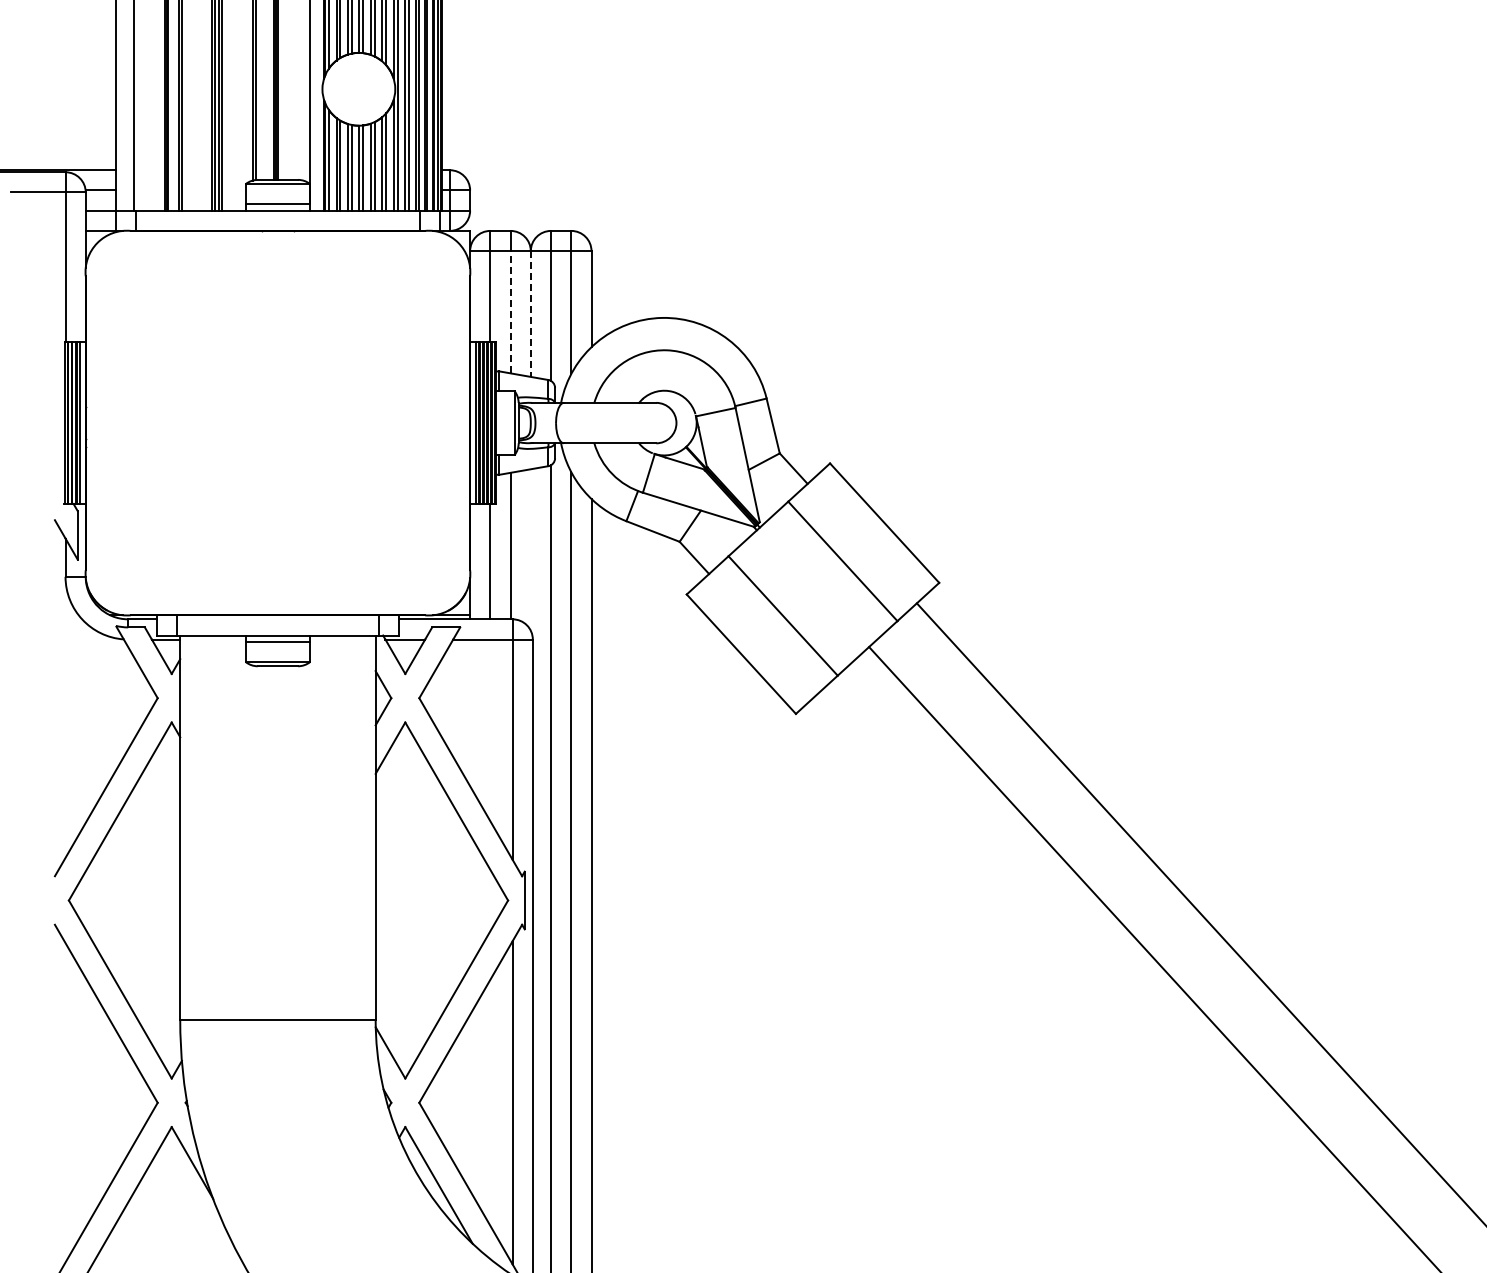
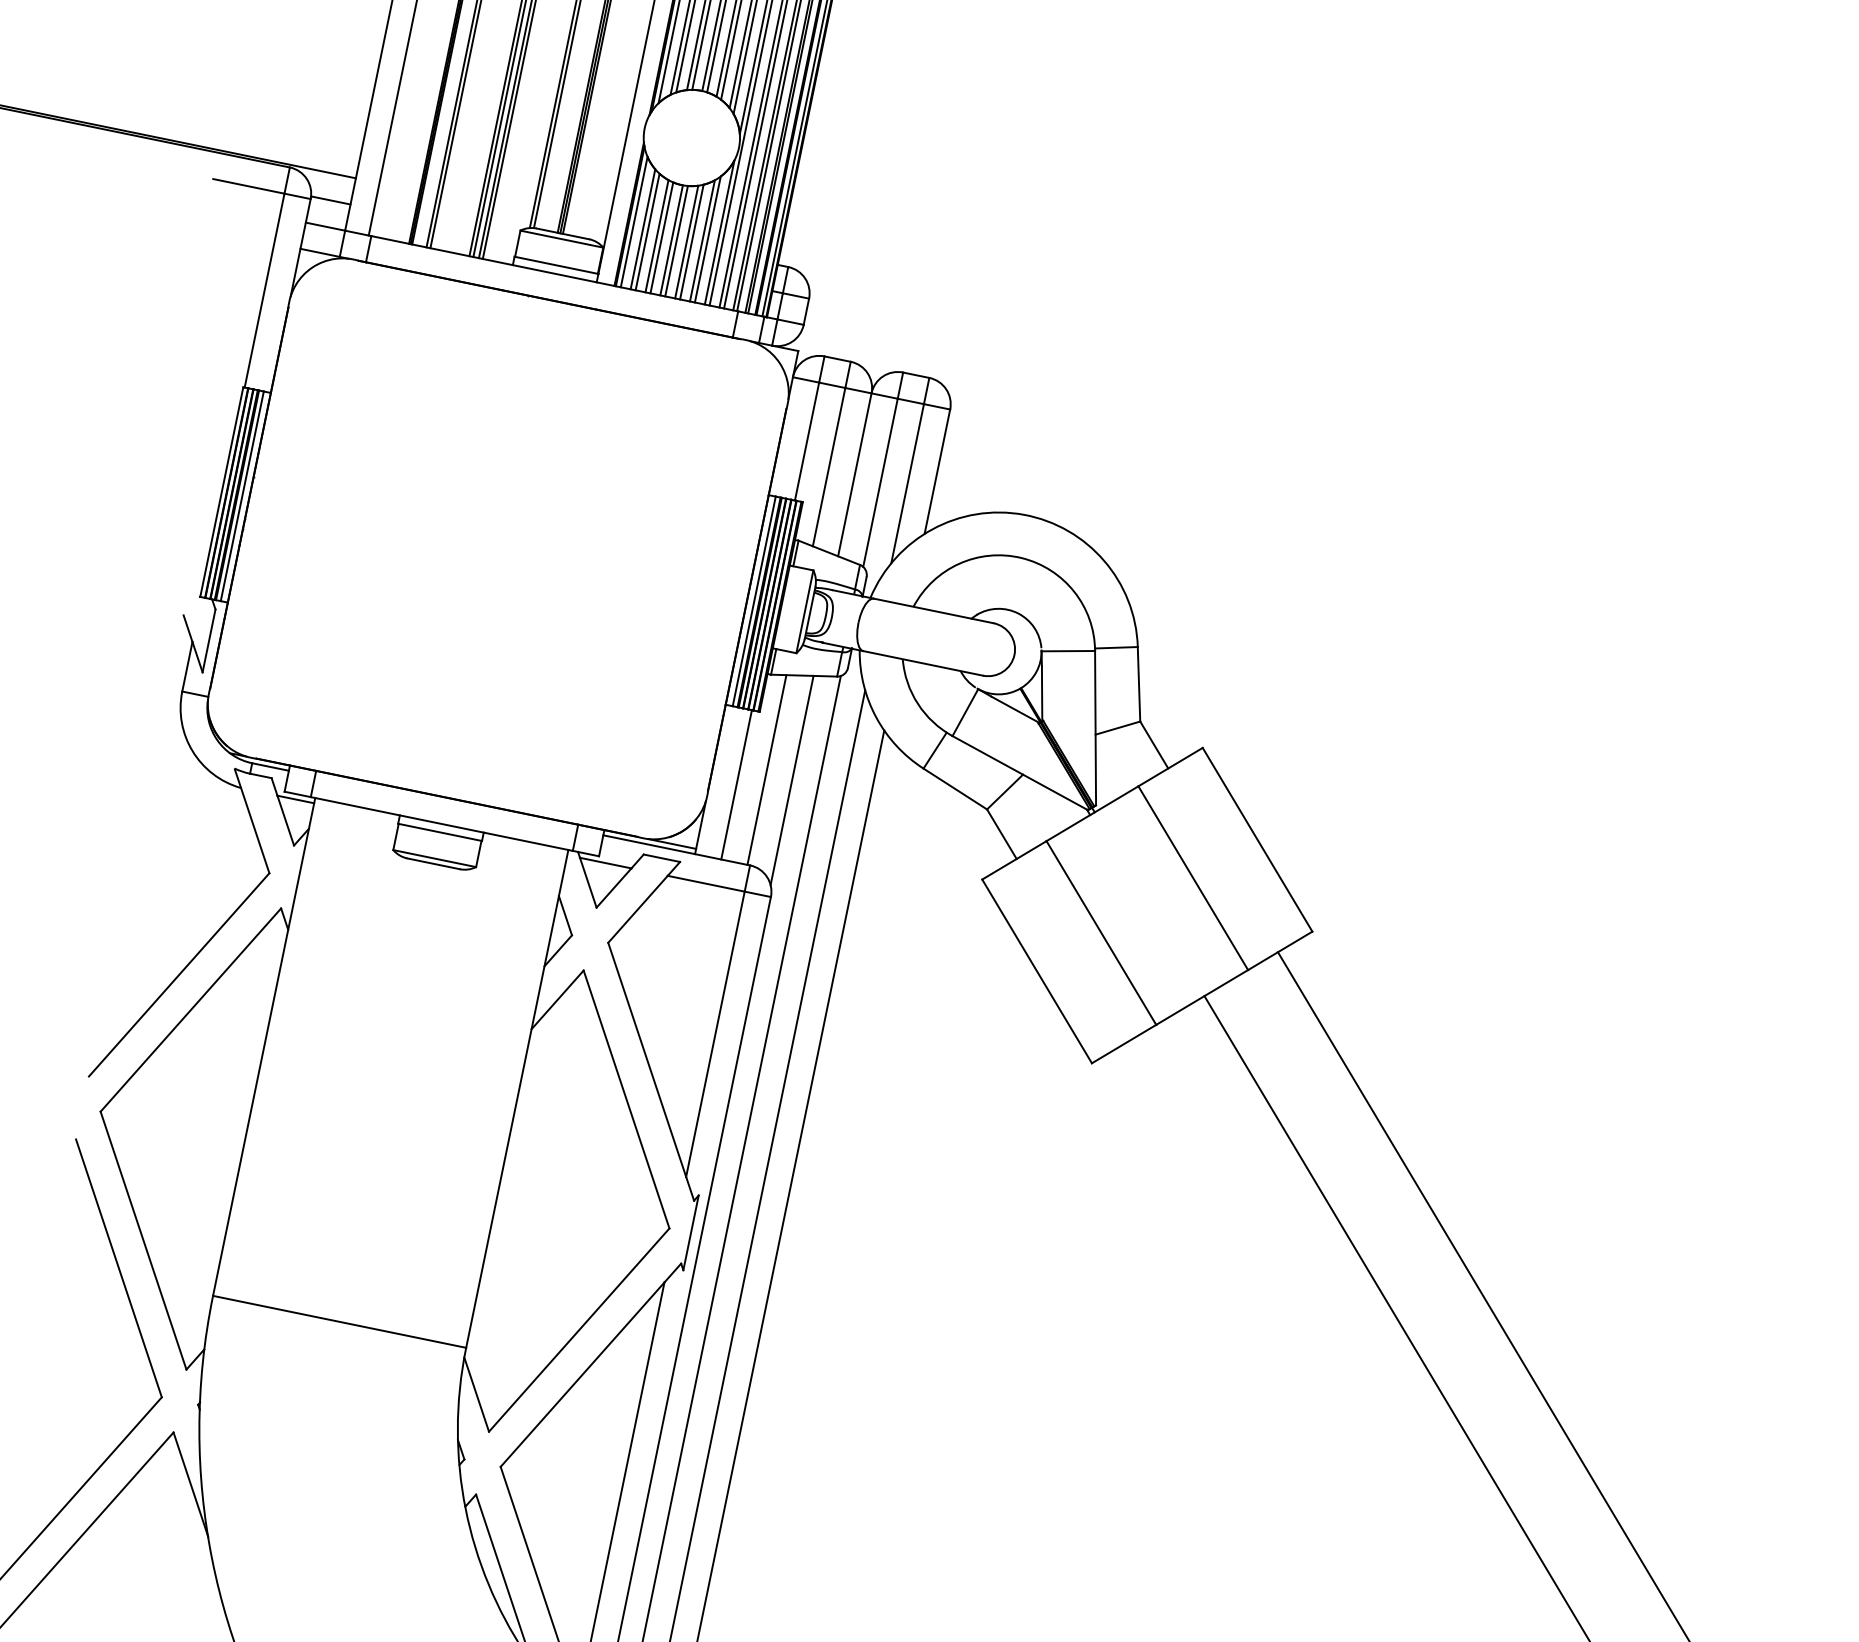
line: (510, 311) -> (829, 466), dashed -> solid
line: (530, 314) -> (854, 475), dashed -> solid
line: (530, 549) -> (791, 779), added

